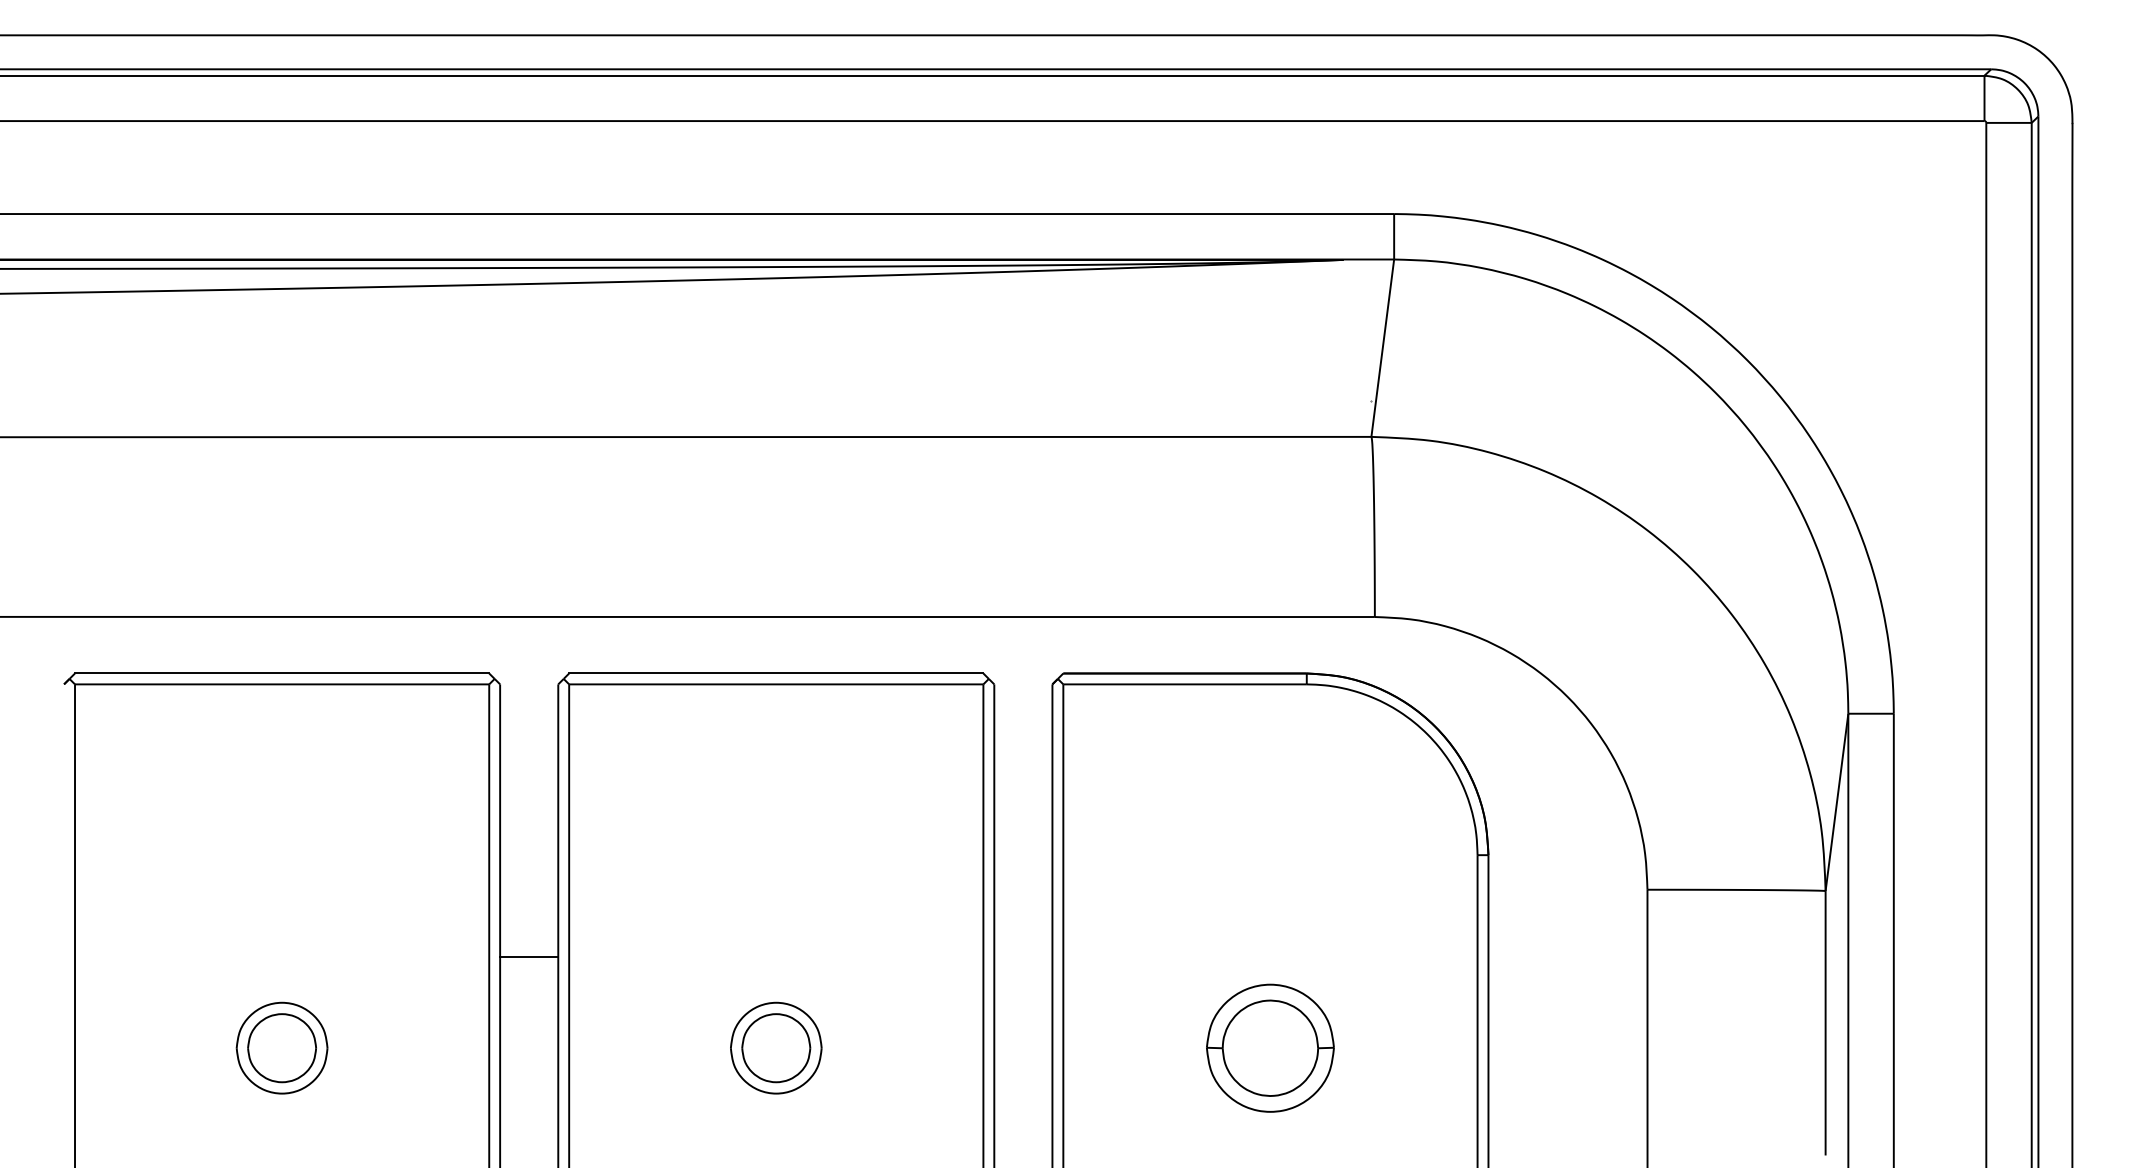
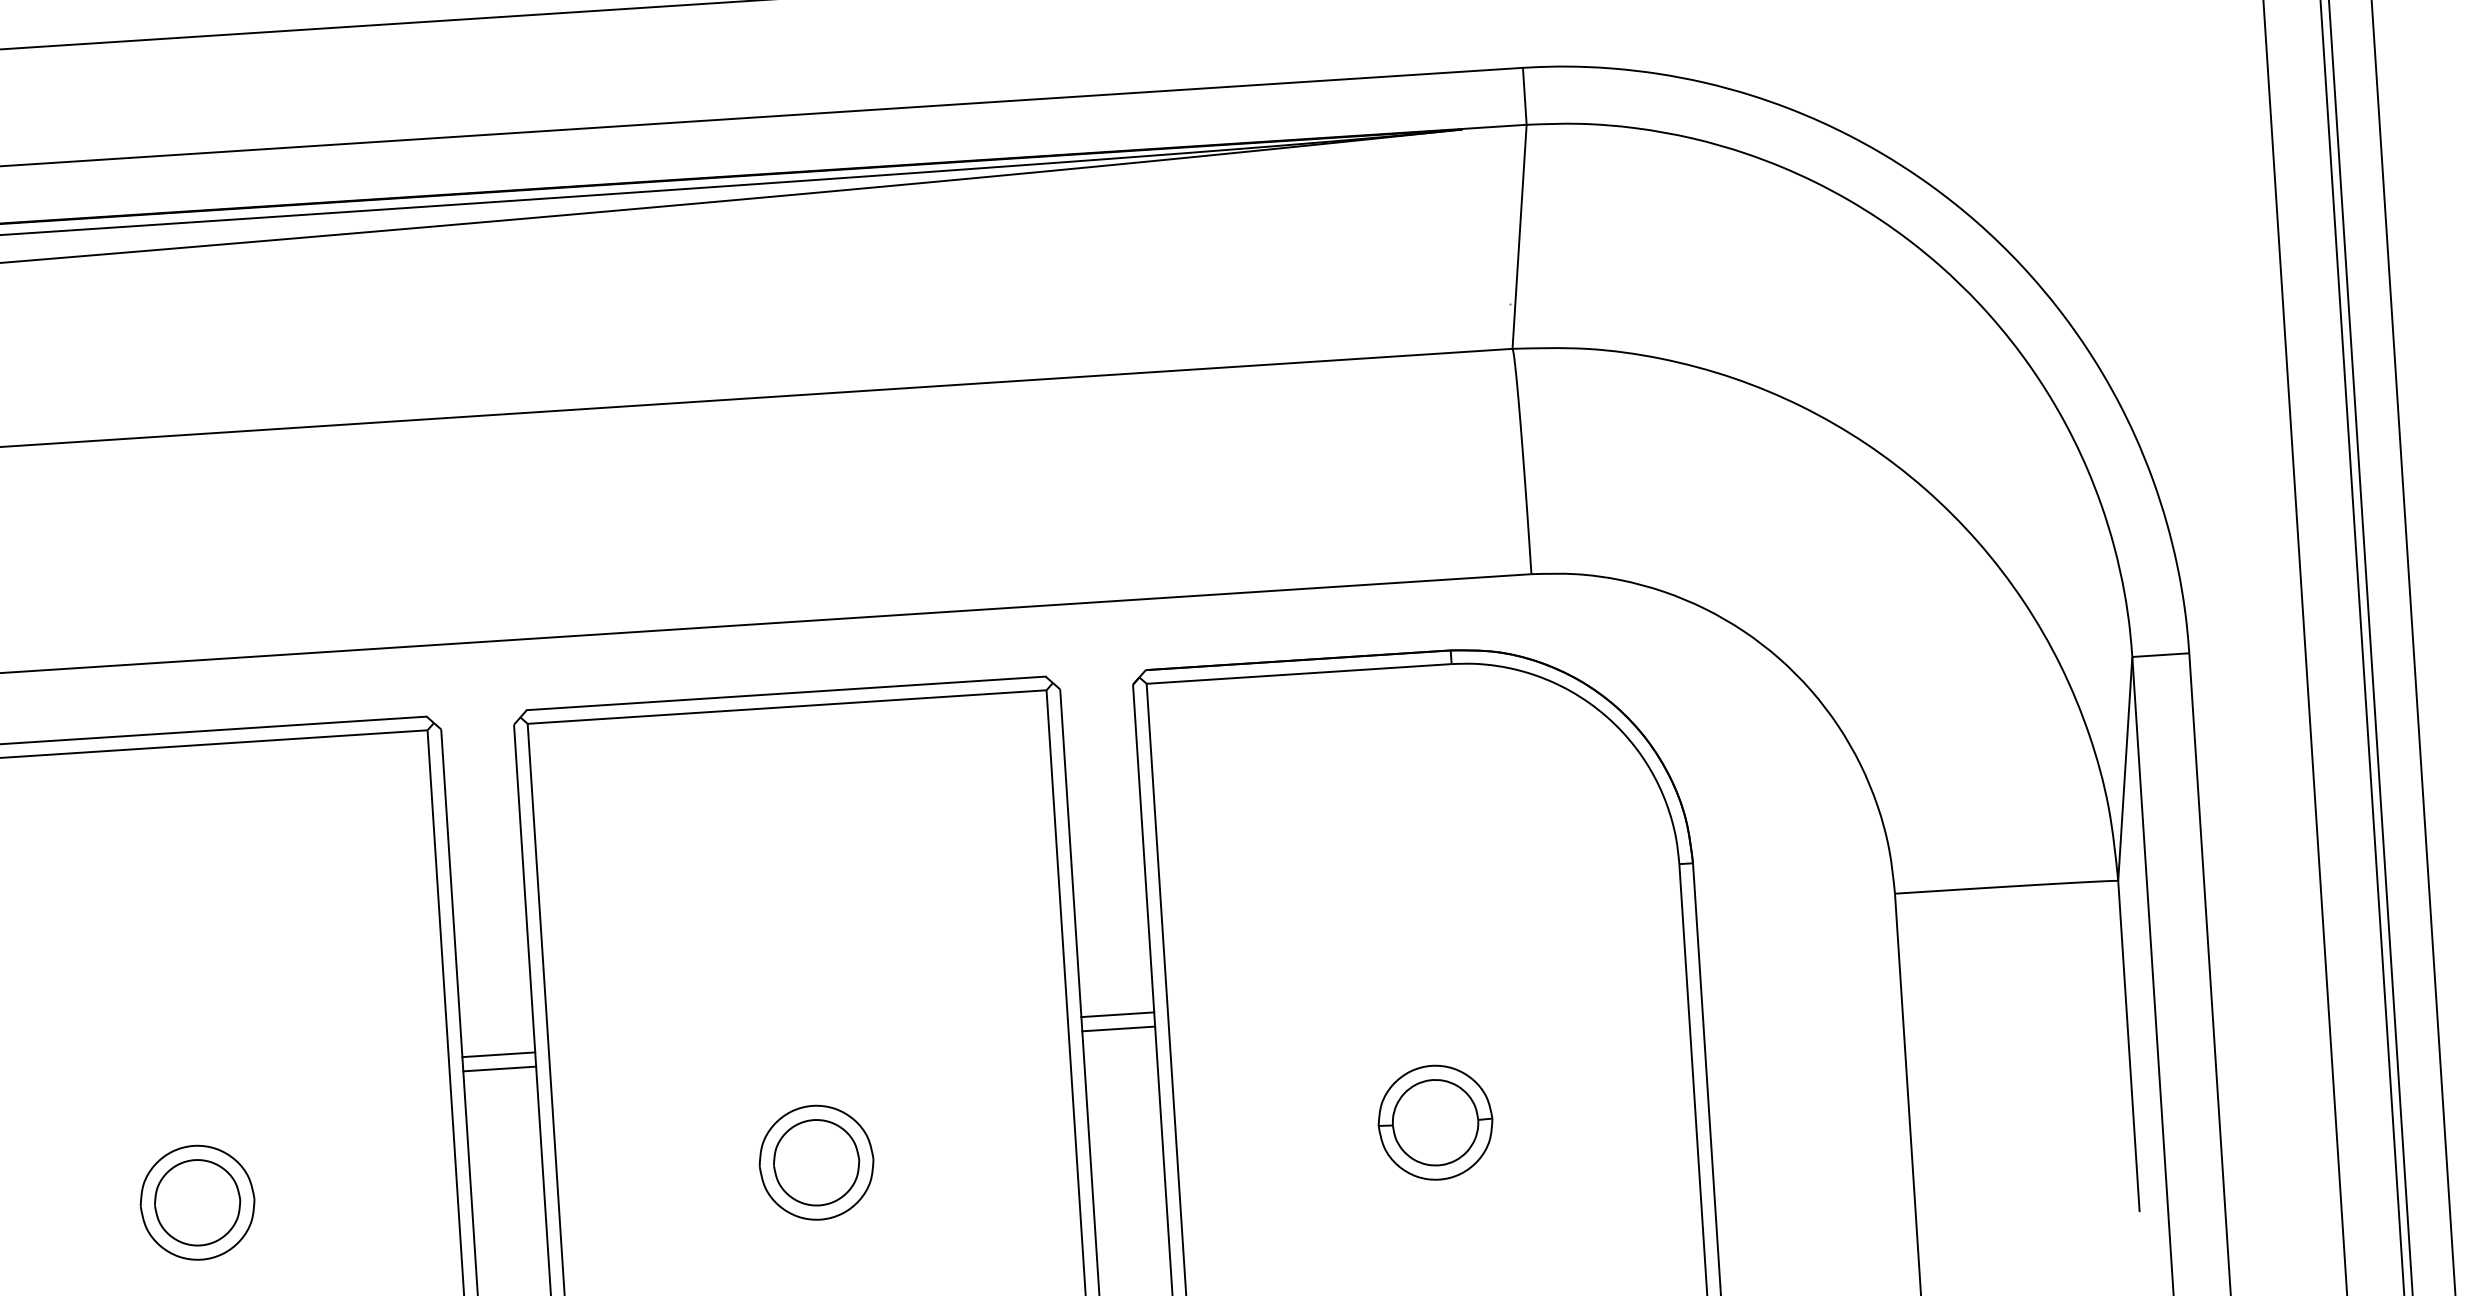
line: (529, 946) -> (499, 1055), added
line: (1023, 946) -> (1118, 1015), added
line: (1023, 957) -> (1118, 1029), added
part: (1270, 1047) -> (1435, 1121), size x0.71

